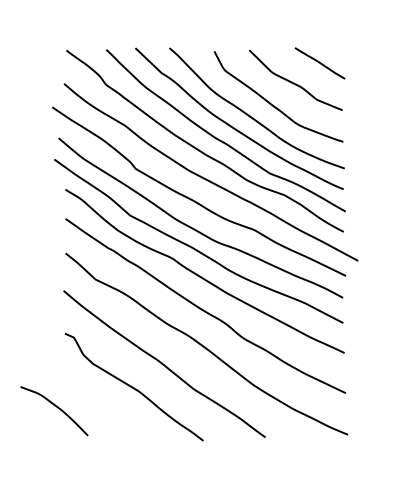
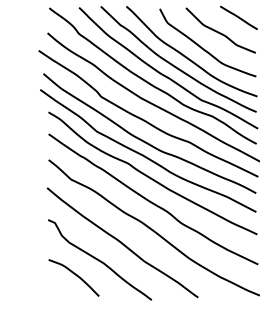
curve: (57, 408) -> (76, 275), moved

